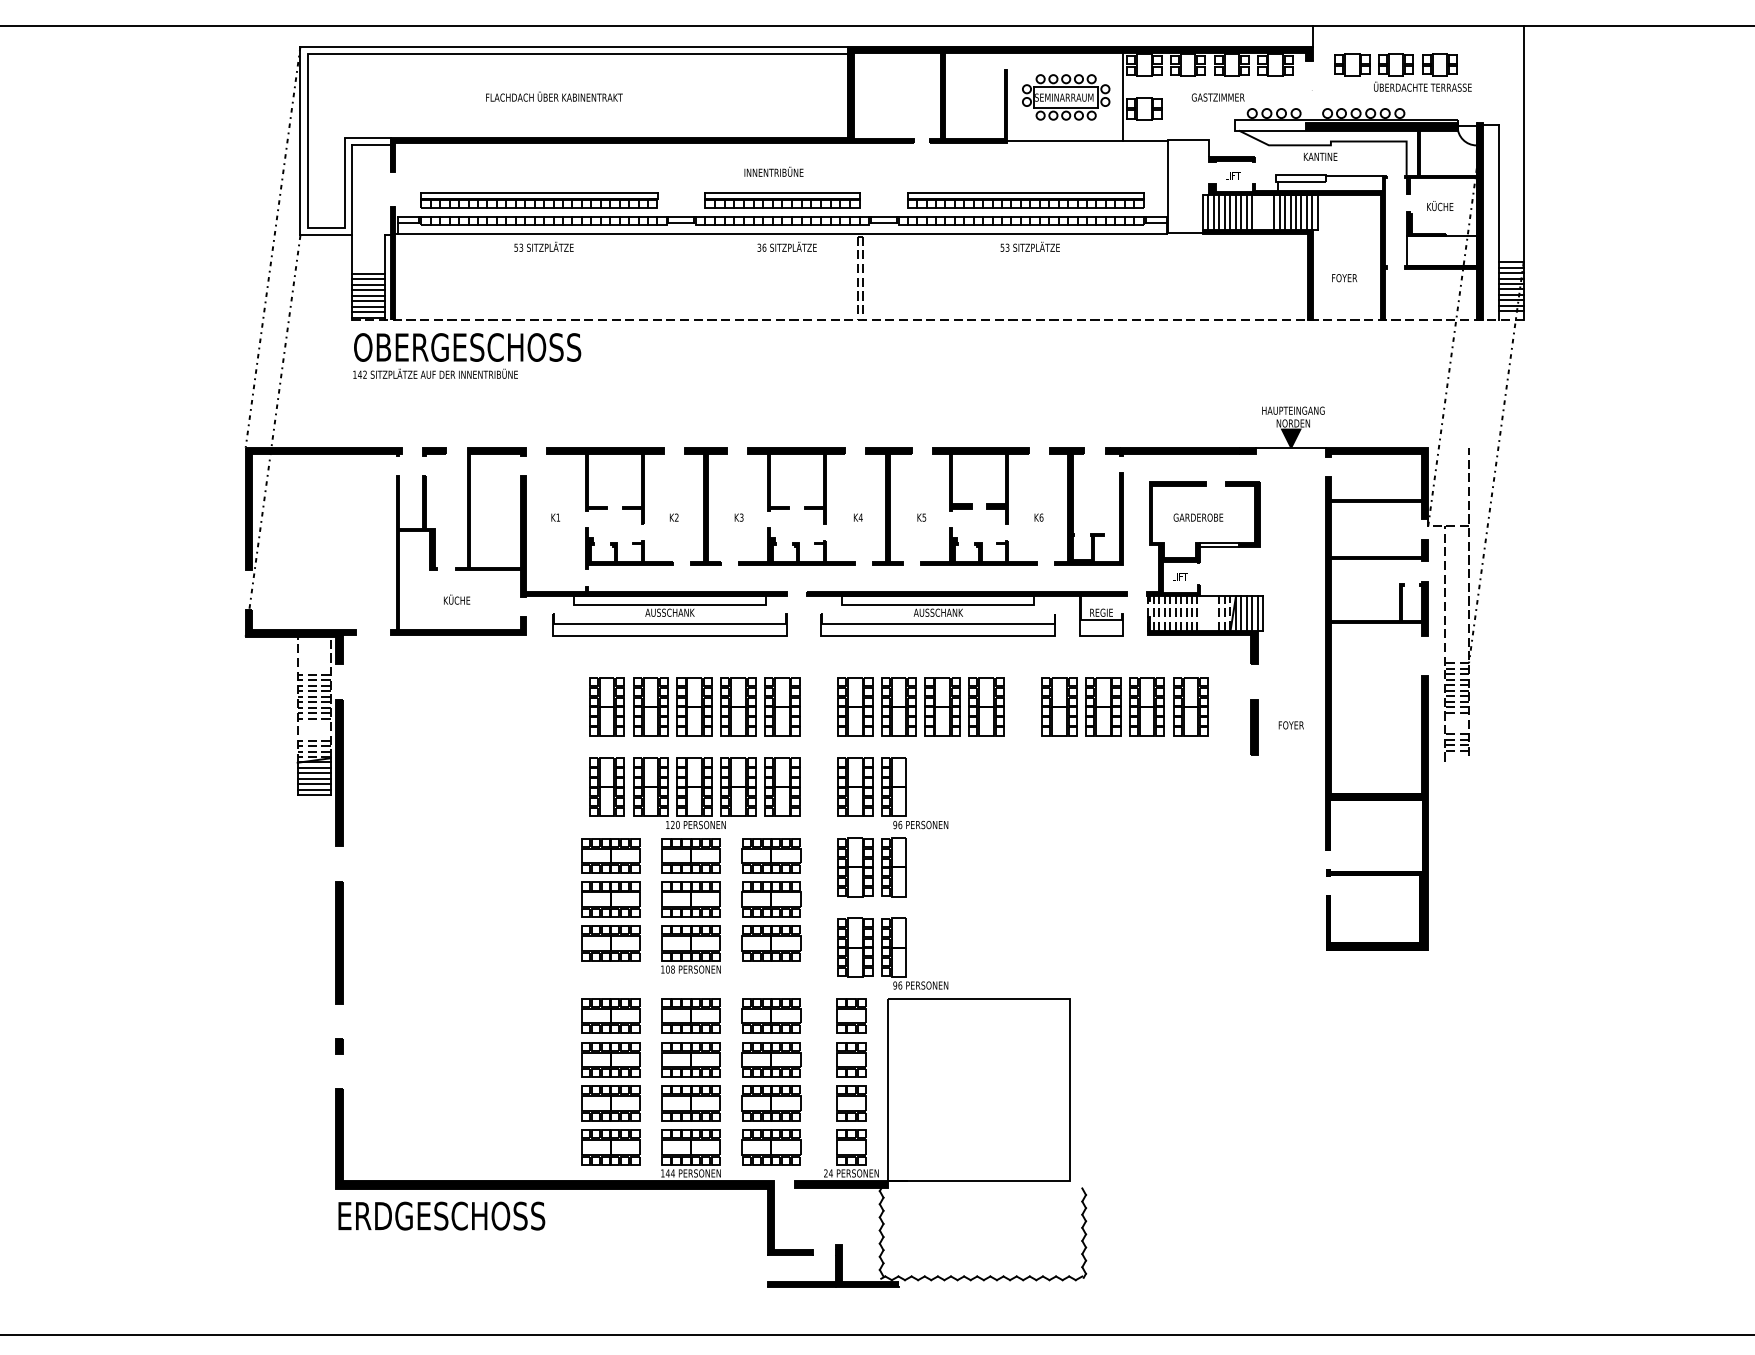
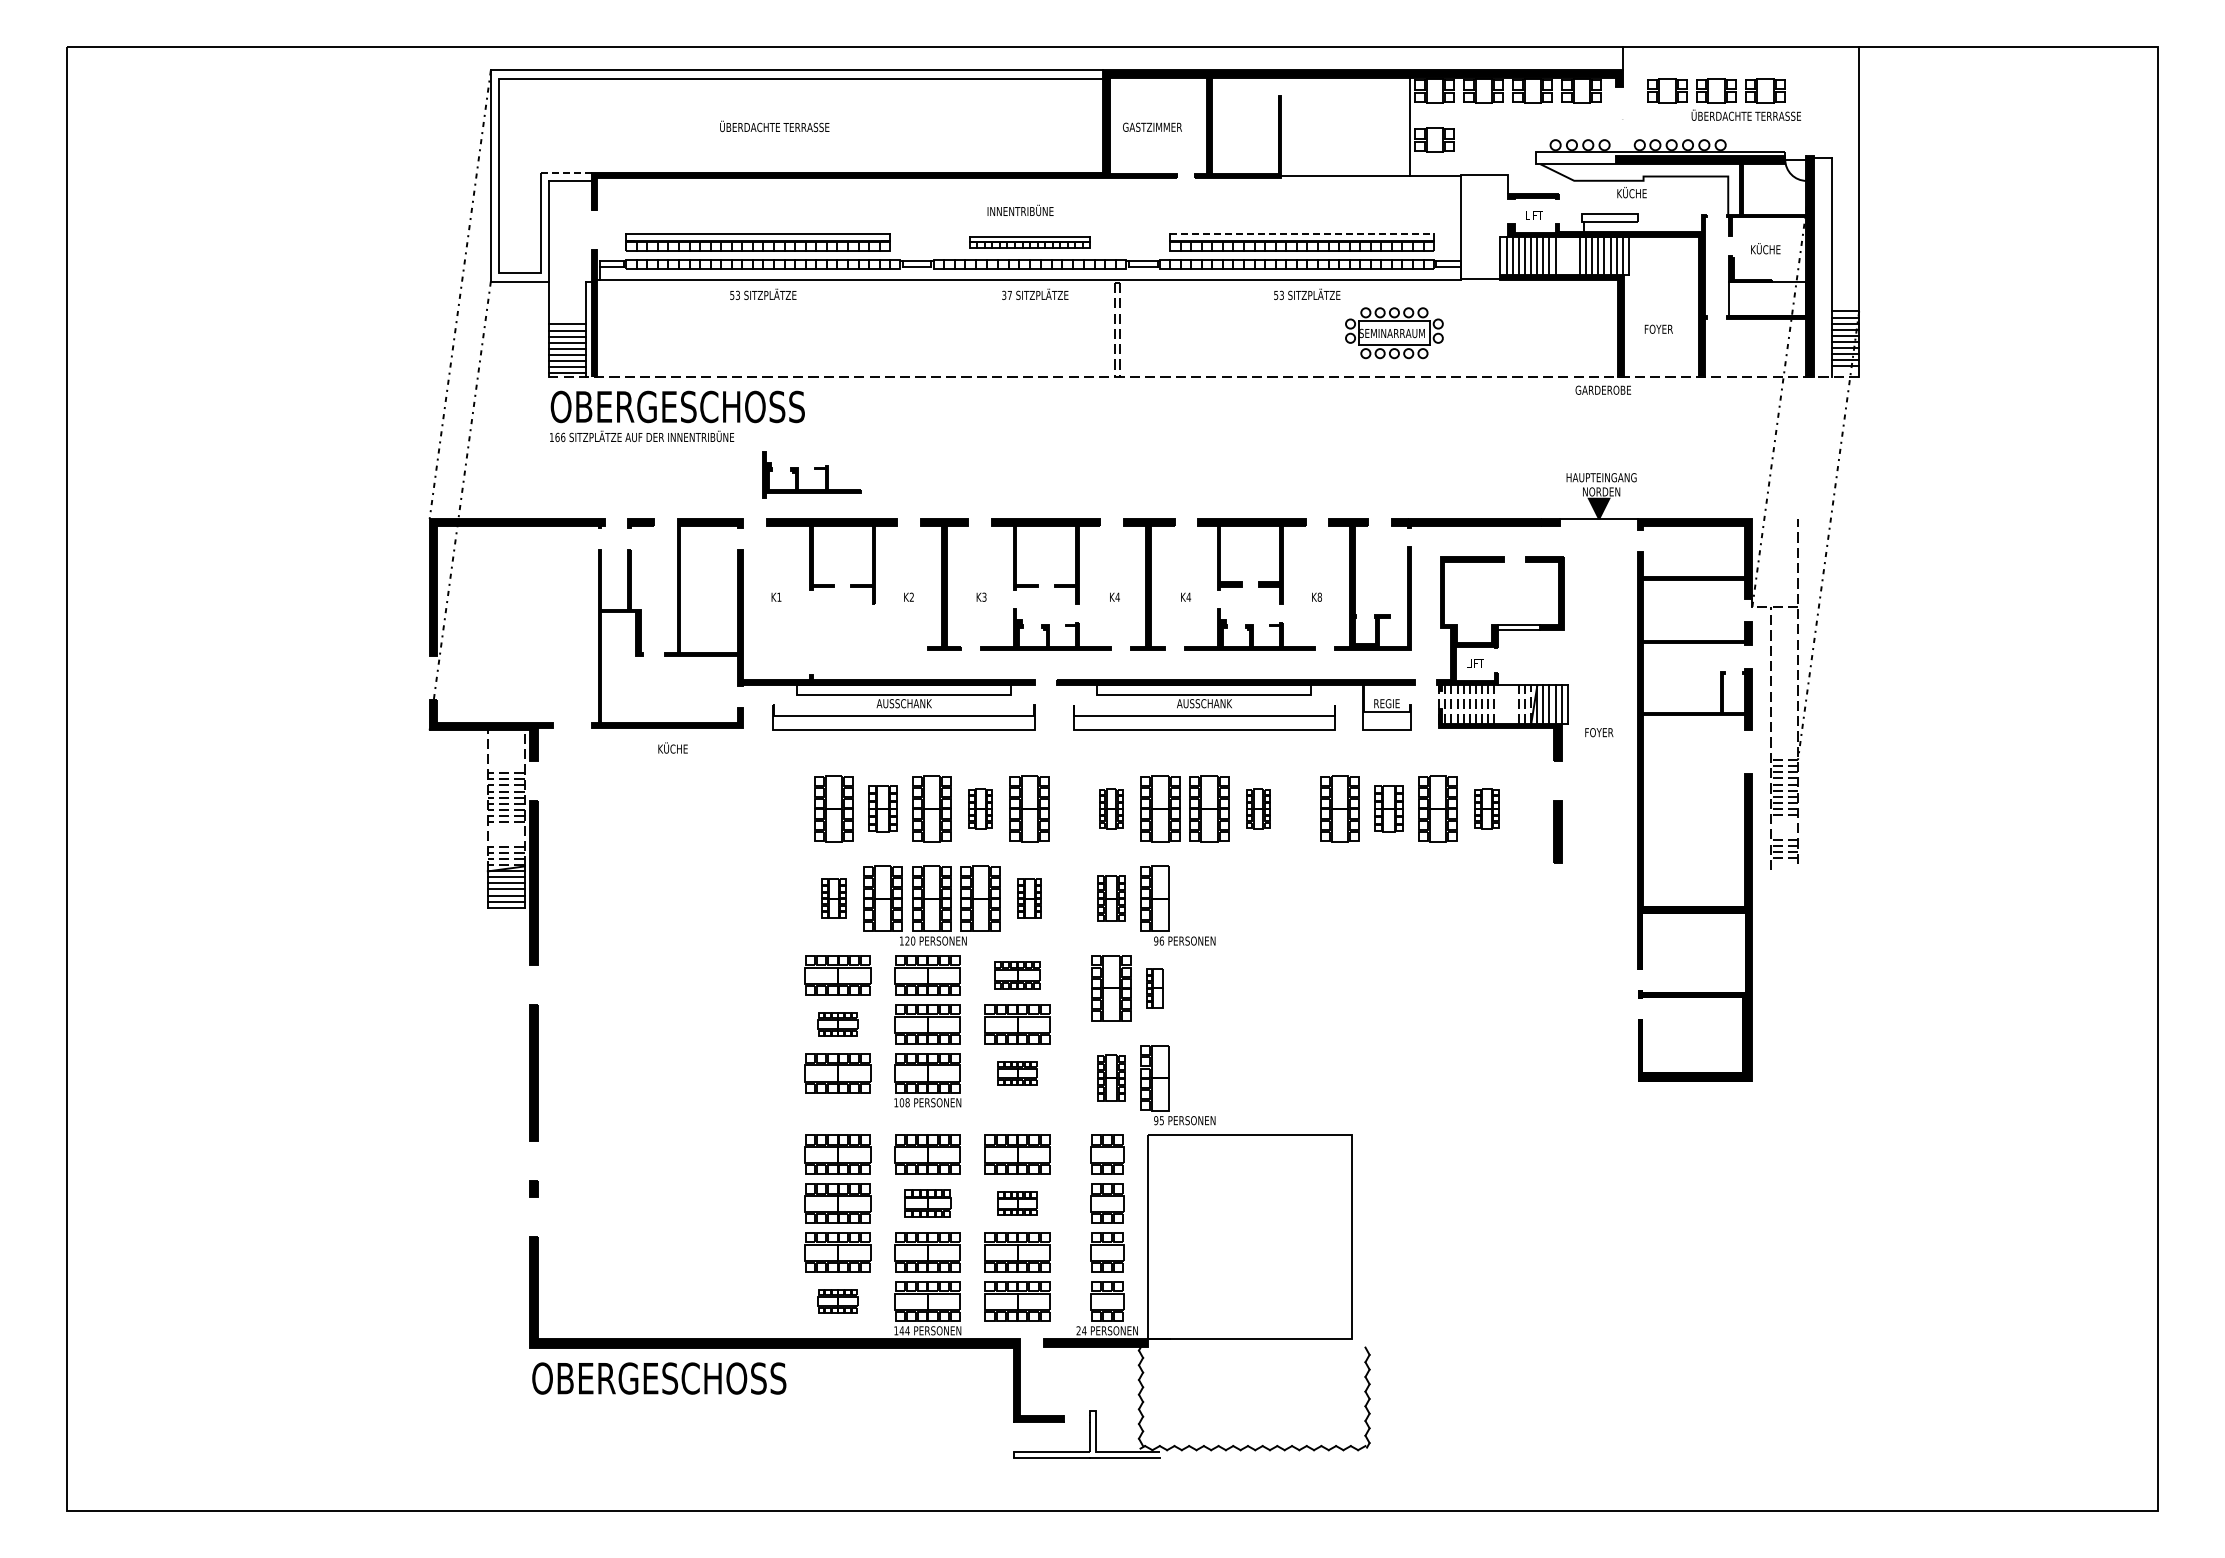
text: (553, 96) -> (774, 126), FLACHDACH ÜBER KABINENTRAKT -> ÜBERDACHTE TERRASSE
text: (1218, 96) -> (1152, 126), moved
part: (1066, 97) -> (1394, 333), moved
line: (367, 137) -> (565, 172), solid -> dashed
text: (1320, 155) -> (1631, 192), KANTINE -> KÜCHE
line: (1355, 175) -> (1670, 214), removed
line: (1026, 193) -> (1302, 234), solid -> dashed
part: (781, 200) -> (1029, 242), size x0.7
text: (764, 246) -> (1009, 294), 36 -> 37
text: (362, 374) -> (560, 437), 142 -> 166
text: (924, 516) -> (1188, 596), K5 -> K4
text: (1041, 516) -> (1319, 596), K6 -> K8
text: (1197, 516) -> (1602, 389), moved
part: (629, 548) -> (811, 474), moved
text: (456, 599) -> (672, 747), moved
part: (650, 706) -> (882, 808), size x0.7
part: (738, 706) -> (980, 808), size x0.6
part: (855, 706) -> (1111, 808), size x0.6
part: (986, 706) -> (1258, 808), size x0.6
part: (1102, 706) -> (1388, 808), size x0.7
part: (1190, 706) -> (1486, 808), size x0.6
text: (1291, 725) -> (1599, 732), moved
part: (606, 786) -> (833, 898), size x0.6
part: (781, 786) -> (1029, 898), size x0.6
part: (855, 786) -> (1111, 898), size x0.7
part: (771, 855) -> (1017, 975), size x0.7
part: (893, 867) -> (1154, 988), size x0.6
part: (610, 899) -> (837, 1024), size x0.6
part: (771, 943) -> (1017, 1073), size x0.6
part: (855, 947) -> (1111, 1078), size x0.7
text: (899, 985) -> (1161, 1120), 96 -> 95
part: (690, 1059) -> (927, 1203), size x0.7
part: (771, 1059) -> (1017, 1203), size x0.6
part: (610, 1147) -> (837, 1301), size x0.6
text: (451, 1216) -> (659, 1378), ERDGESCHOSS -> OBERGESCHOSS
fill: (833, 1266) -> (1087, 1434), removed

